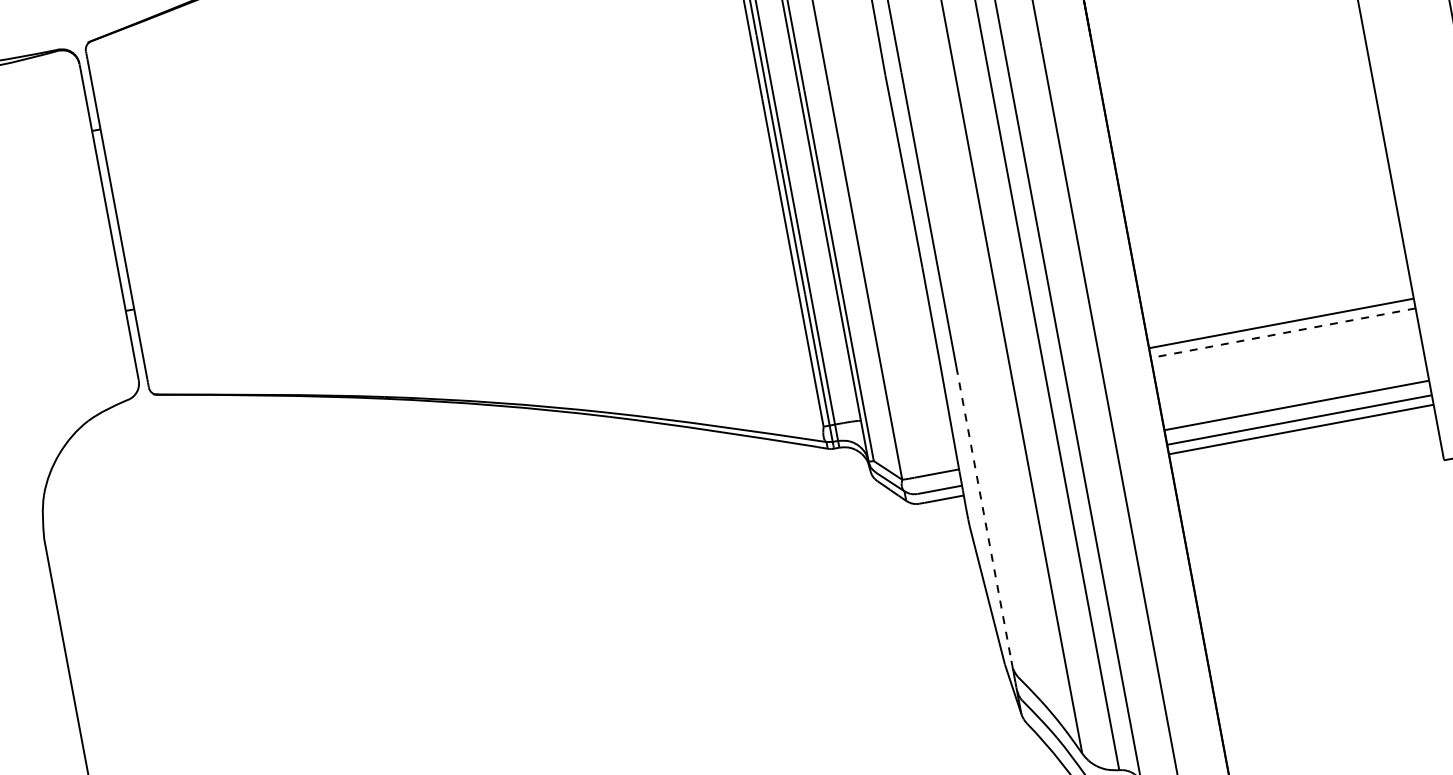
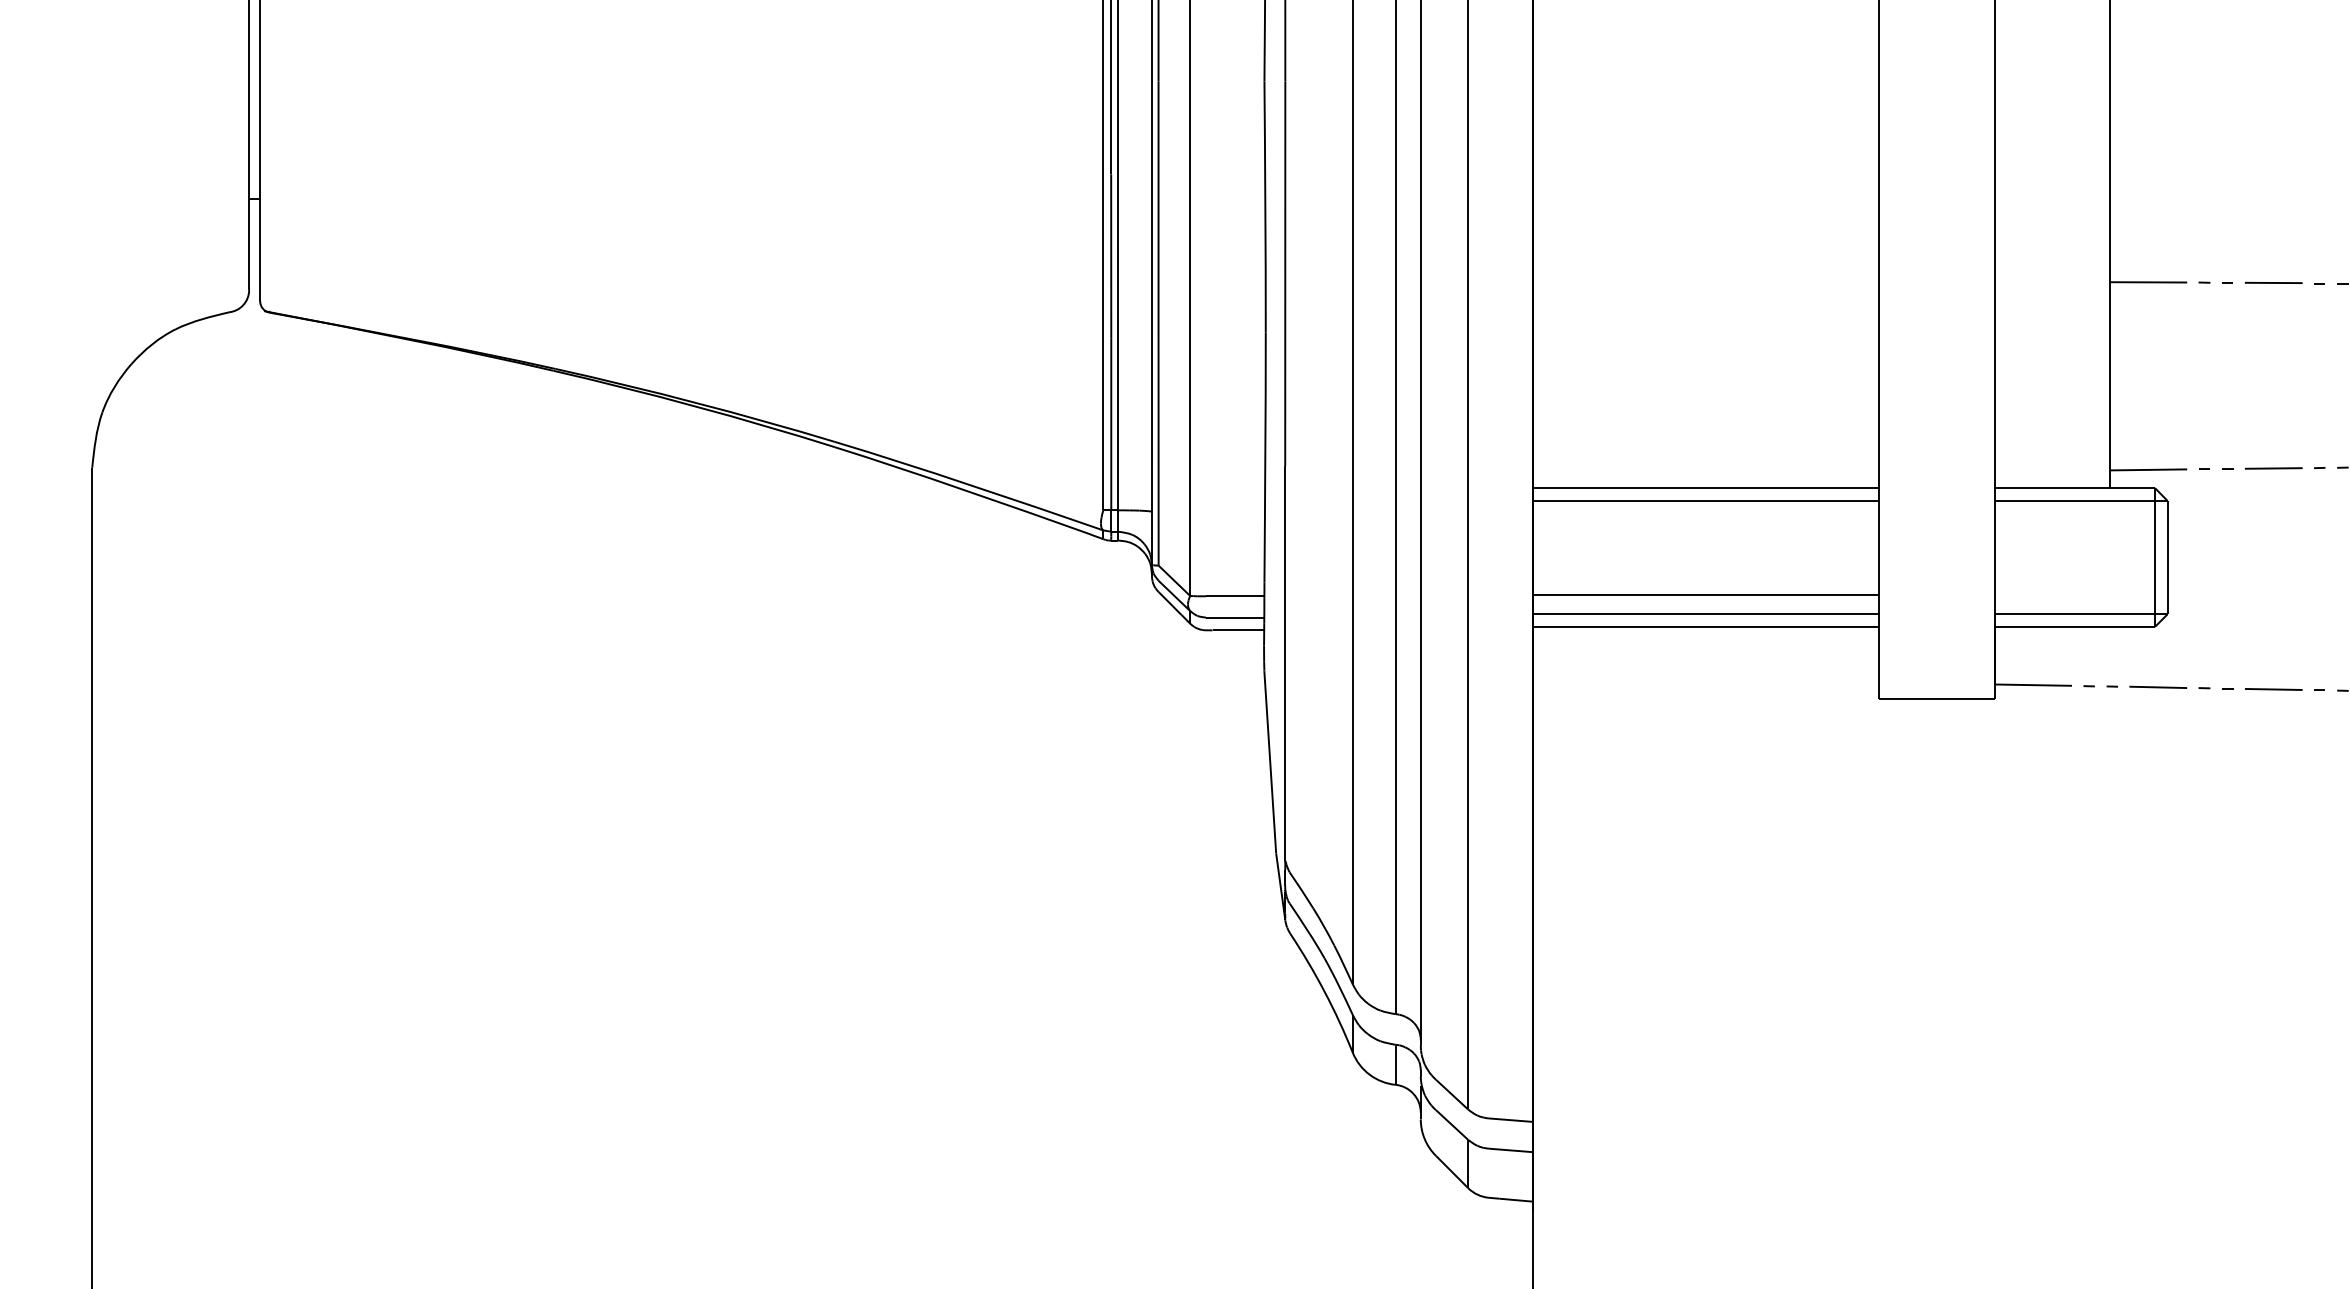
line: (1282, 332) -> (1705, 500), dashed -> solid
line: (984, 513) -> (1285, 658), dashed -> solid

